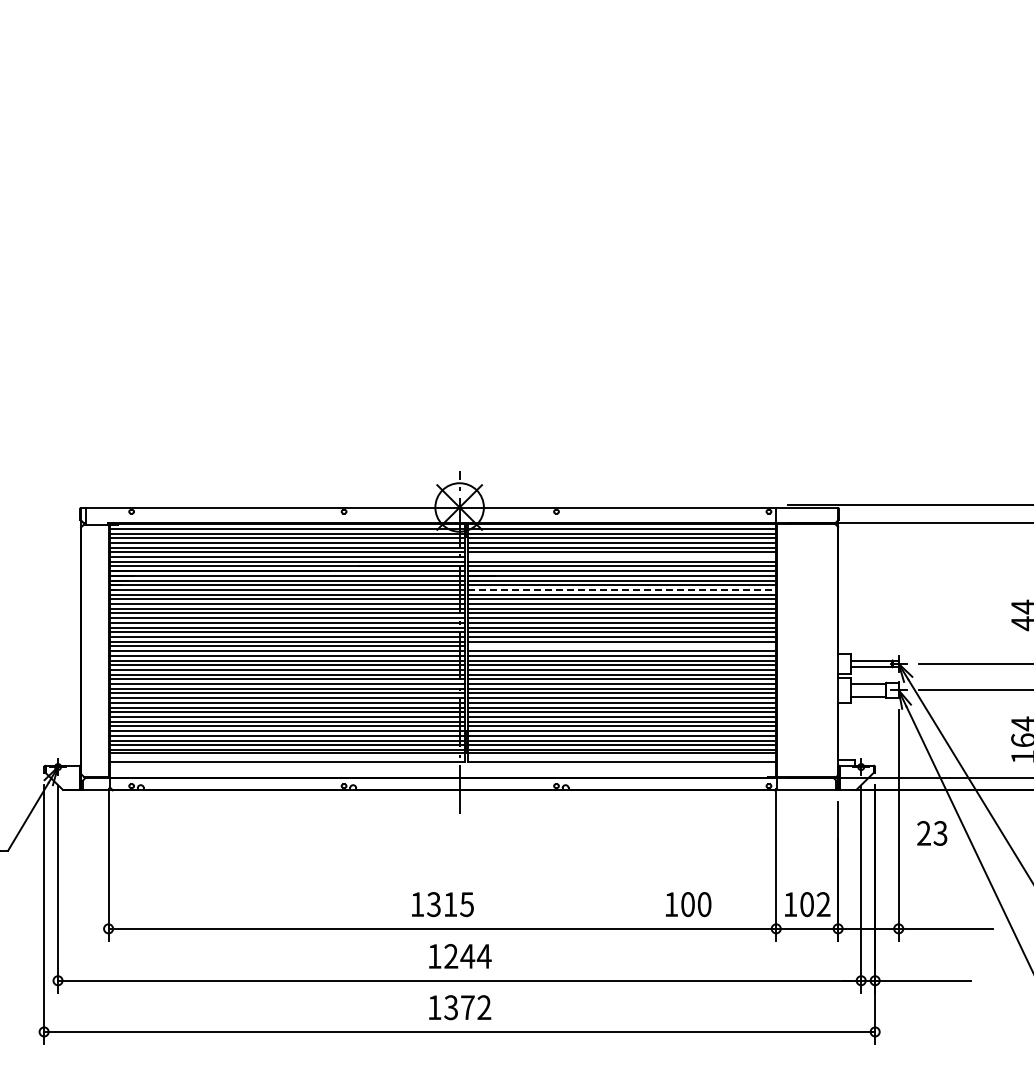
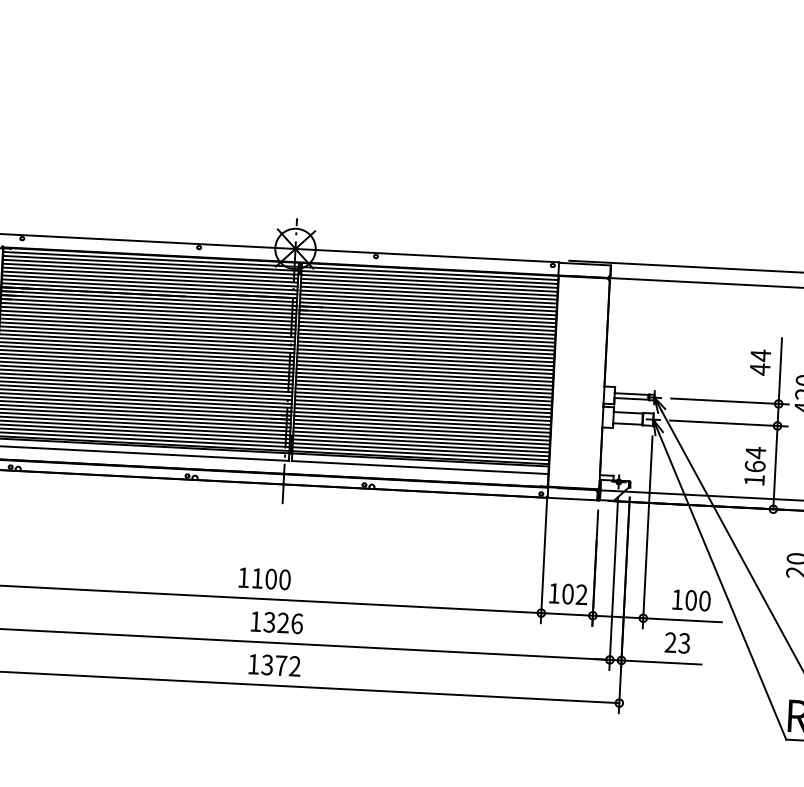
line: (622, 557) -> (428, 297), added
line: (622, 590) -> (427, 324), dashed -> solid
line: (622, 646) -> (425, 371), added
text: (932, 833) -> (677, 643), moved
text: (450, 904) -> (271, 579), 1315 -> 1100
text: (688, 904) -> (691, 600), moved
text: (467, 956) -> (283, 623), 1244 -> 1326

